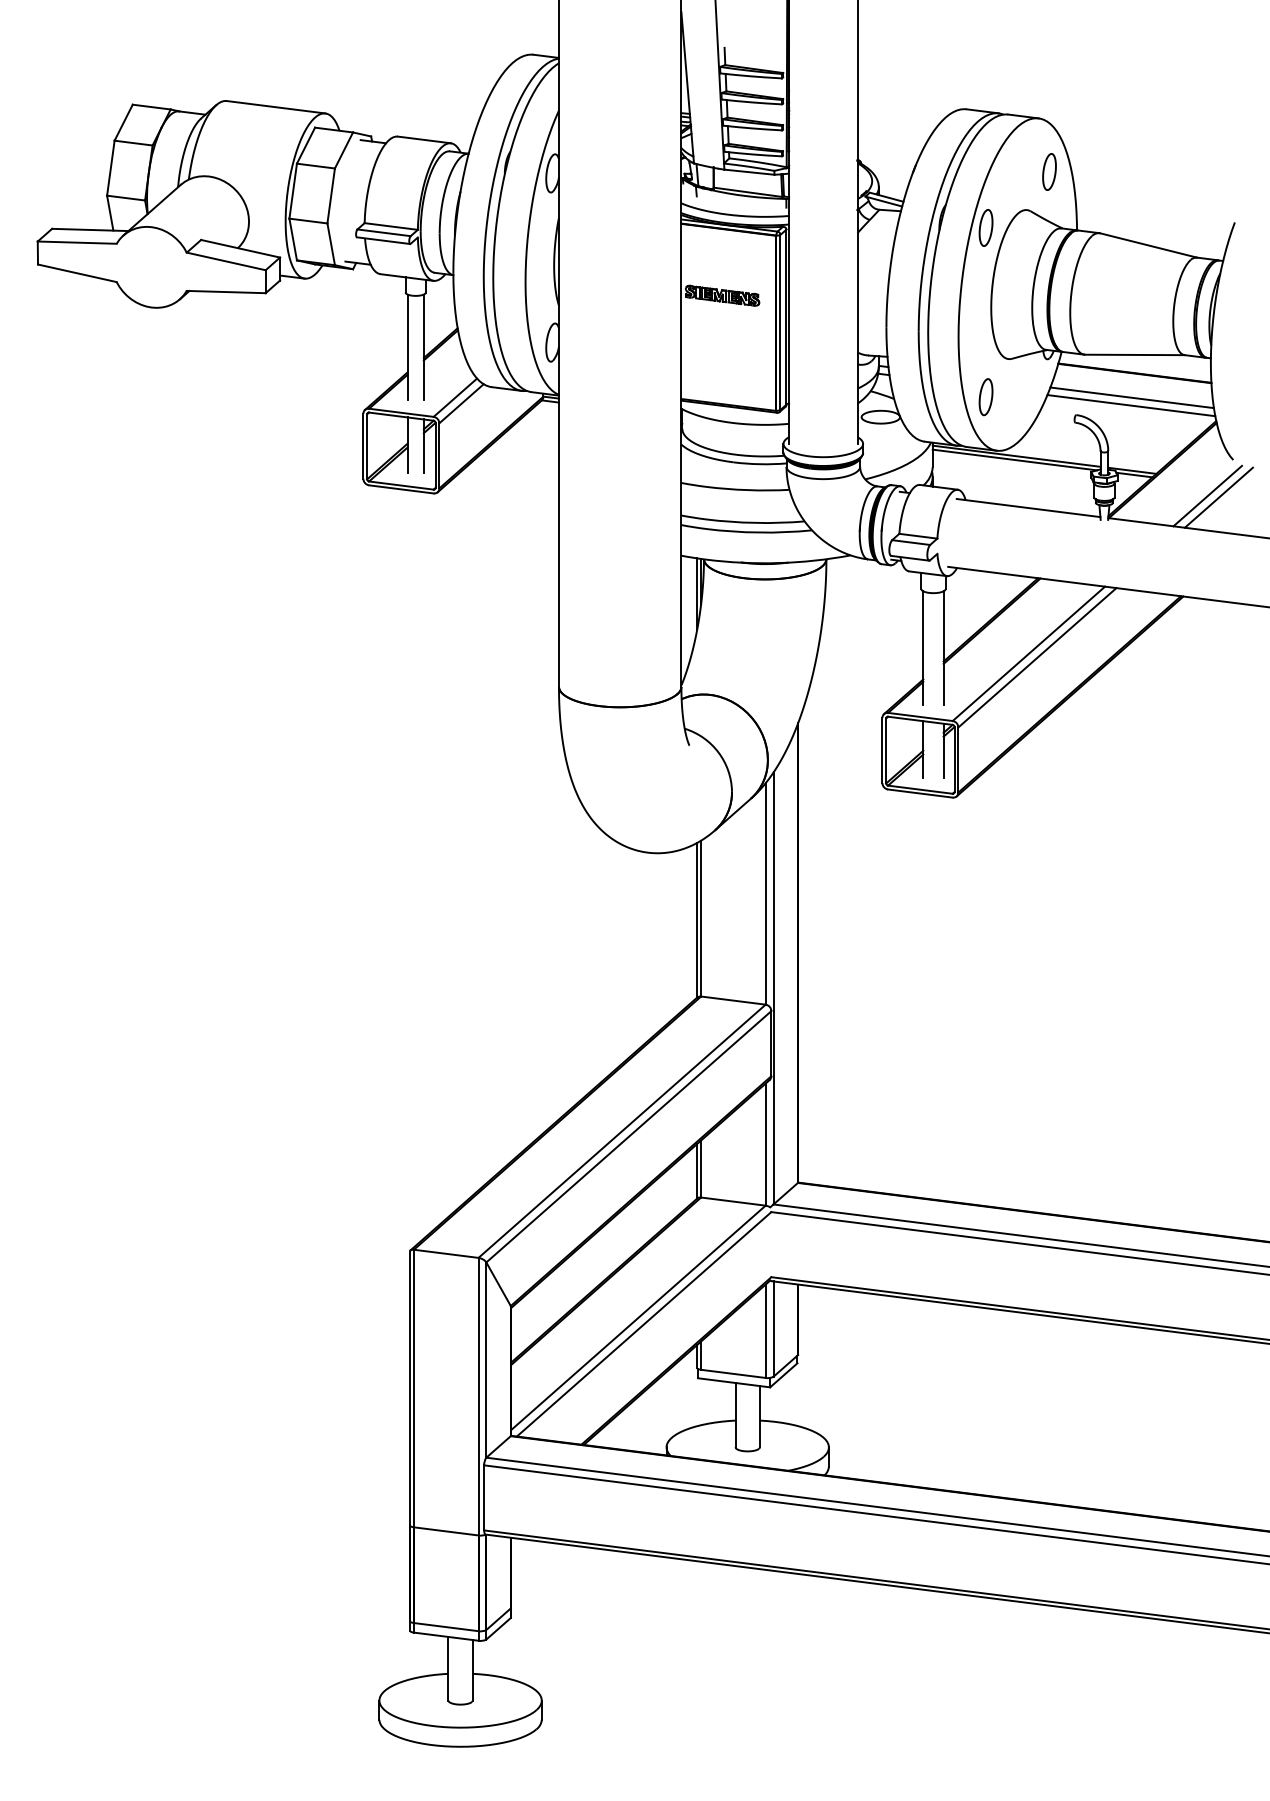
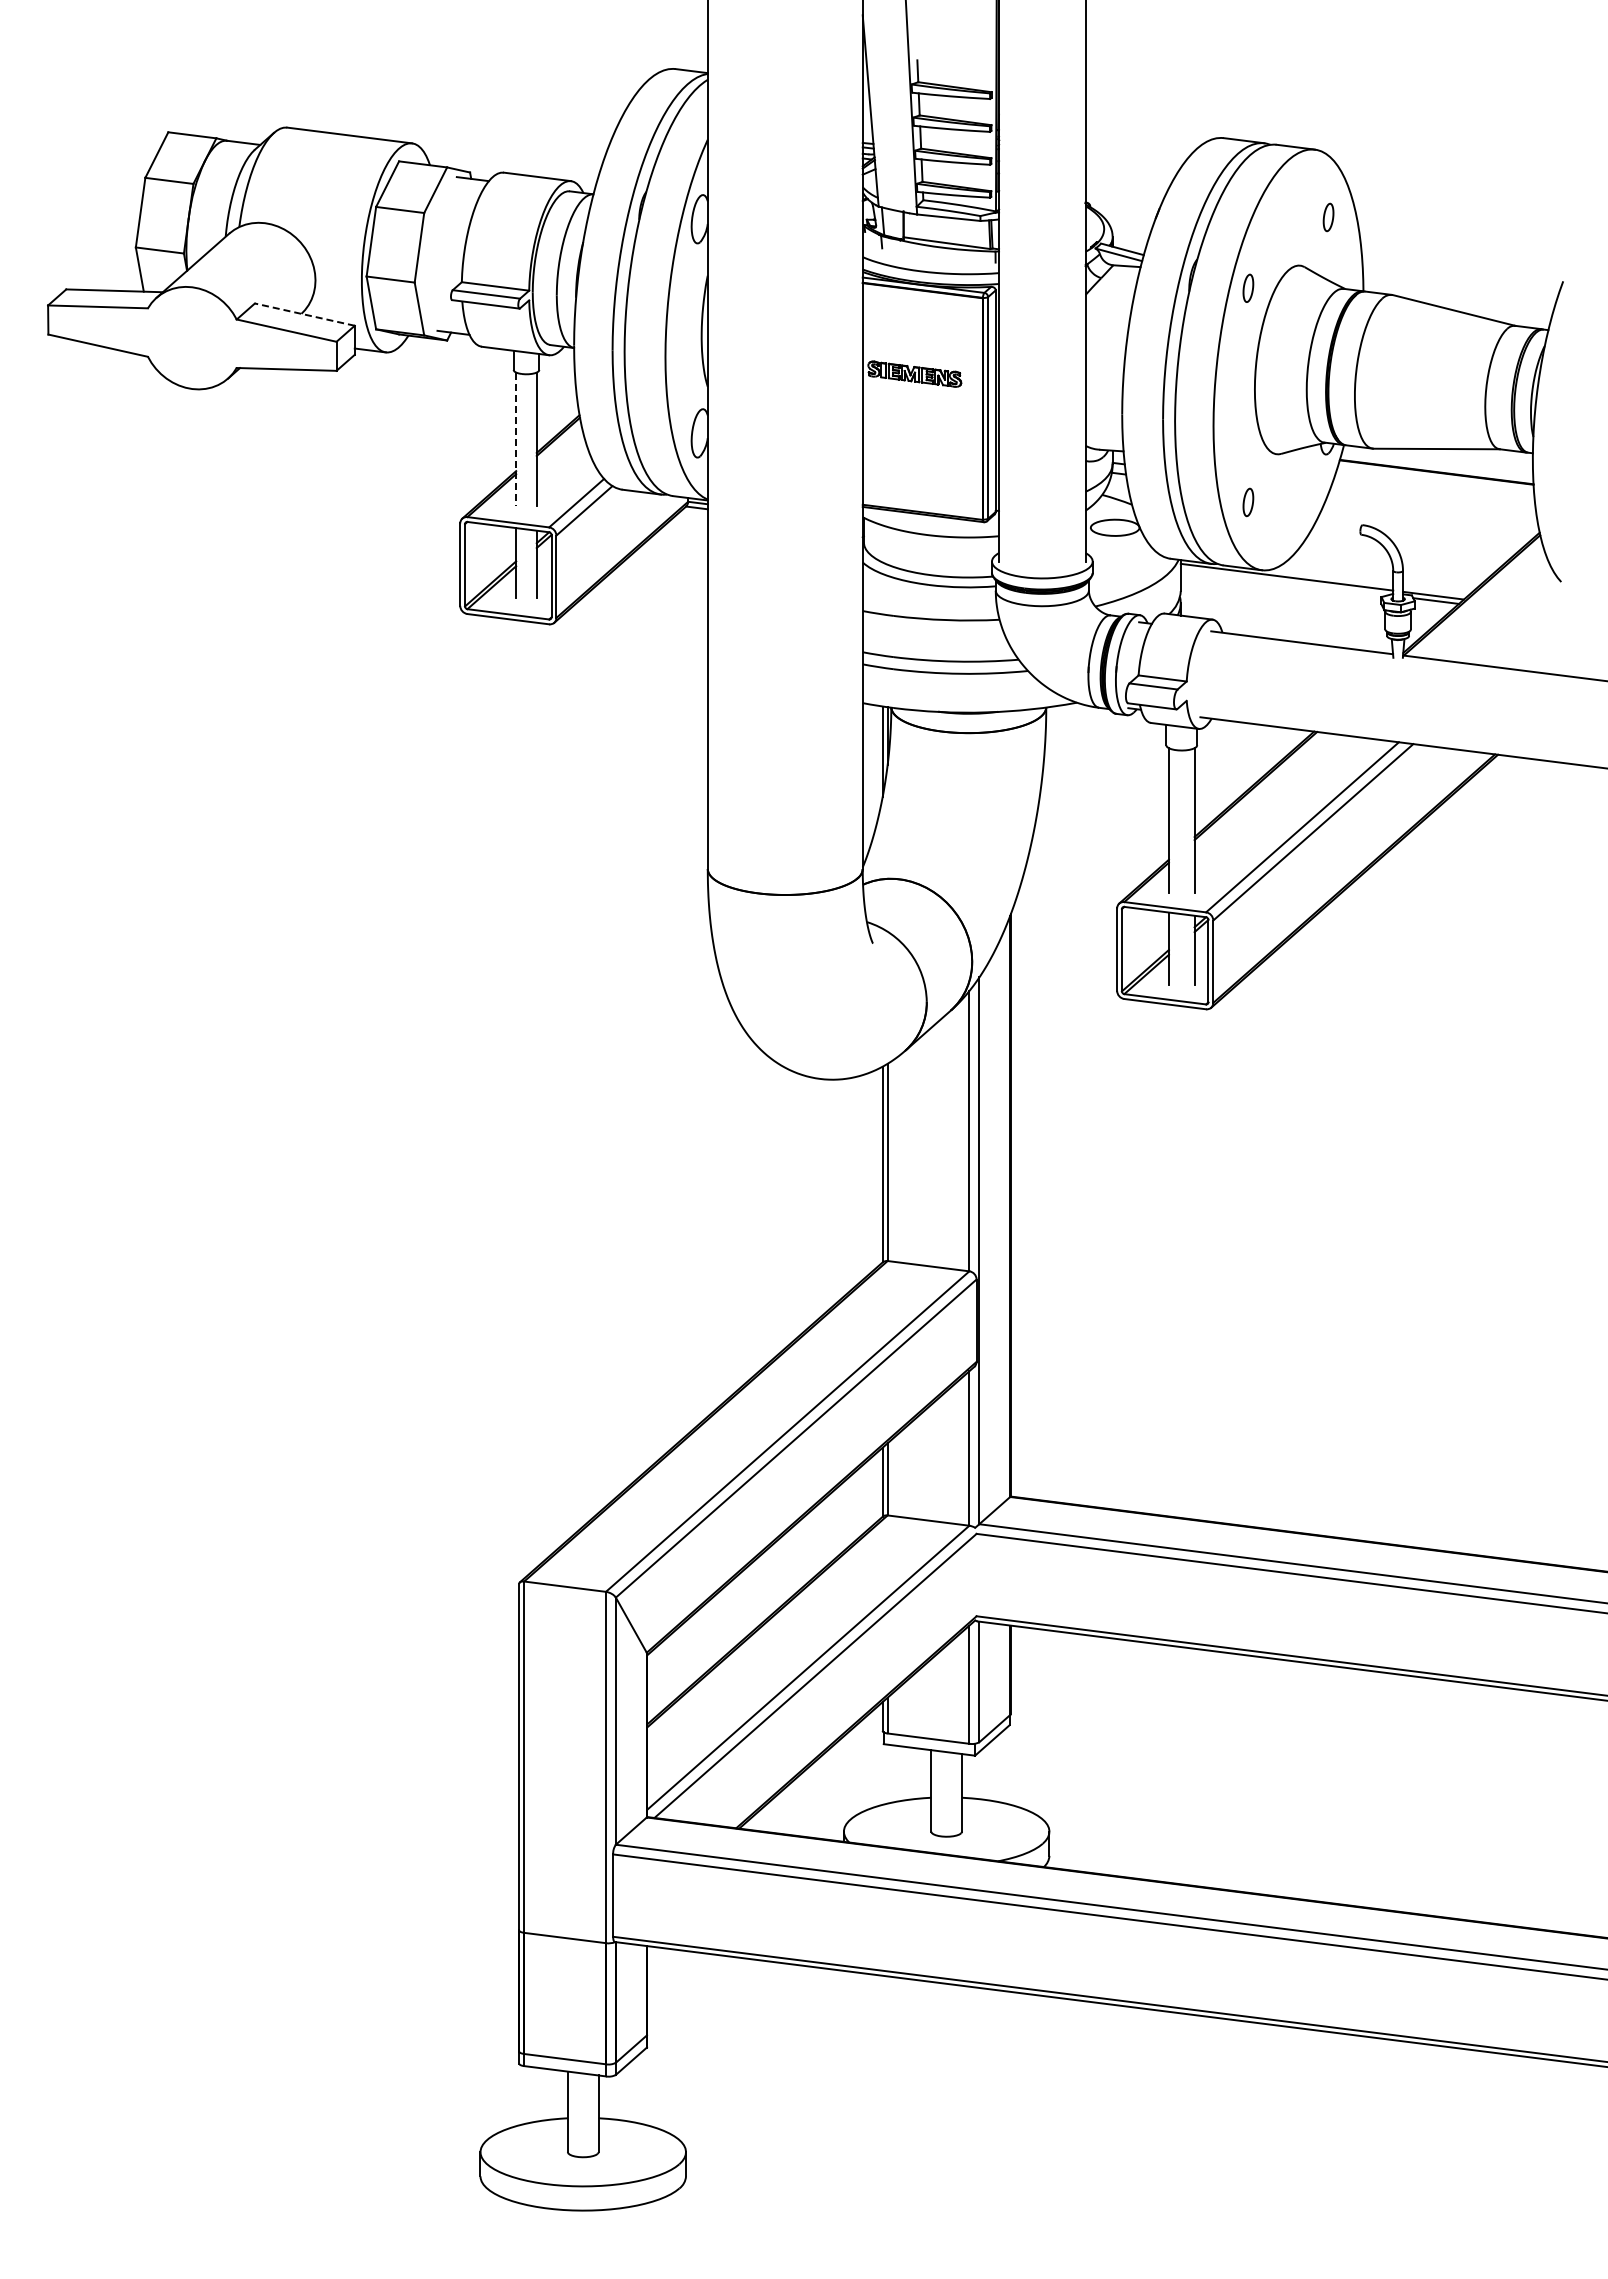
part: (1049, 172) -> (1328, 217), size x0.6
part: (986, 228) -> (1248, 288), size x0.6
line: (240, 248) -> (304, 314), solid -> dashed
line: (407, 347) -> (516, 439), solid -> dashed
part: (986, 397) -> (1248, 502), size x0.6
line: (1131, 397) -> (1432, 503), removed
line: (1131, 405) -> (1432, 512), removed
line: (1014, 459) -> (1284, 581), removed
line: (1207, 495) -> (1528, 627), removed
line: (1218, 497) -> (1542, 629), removed

